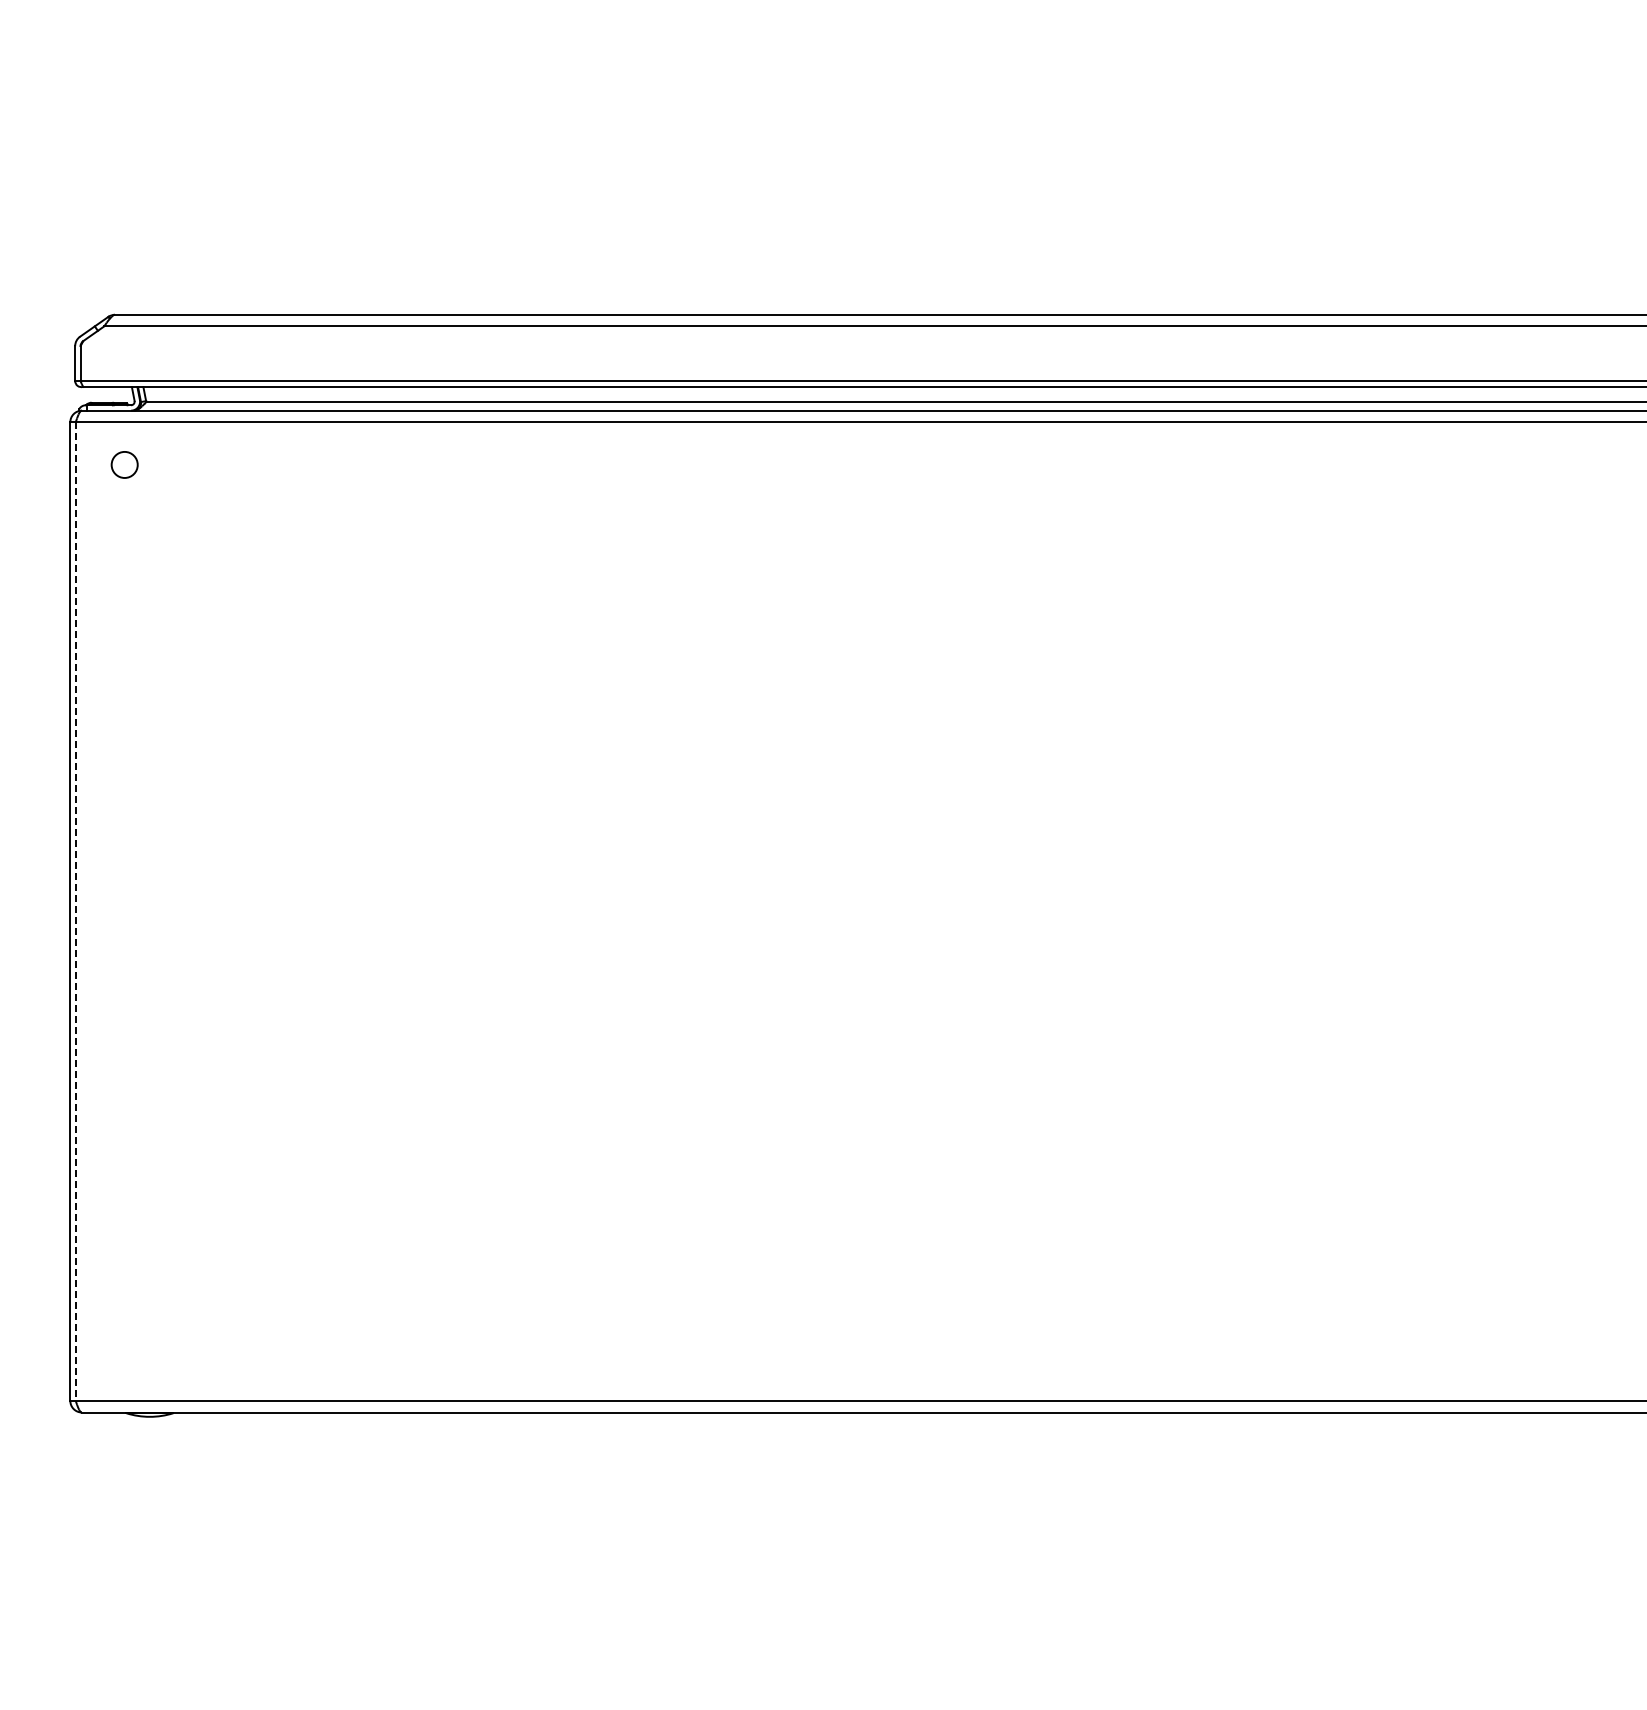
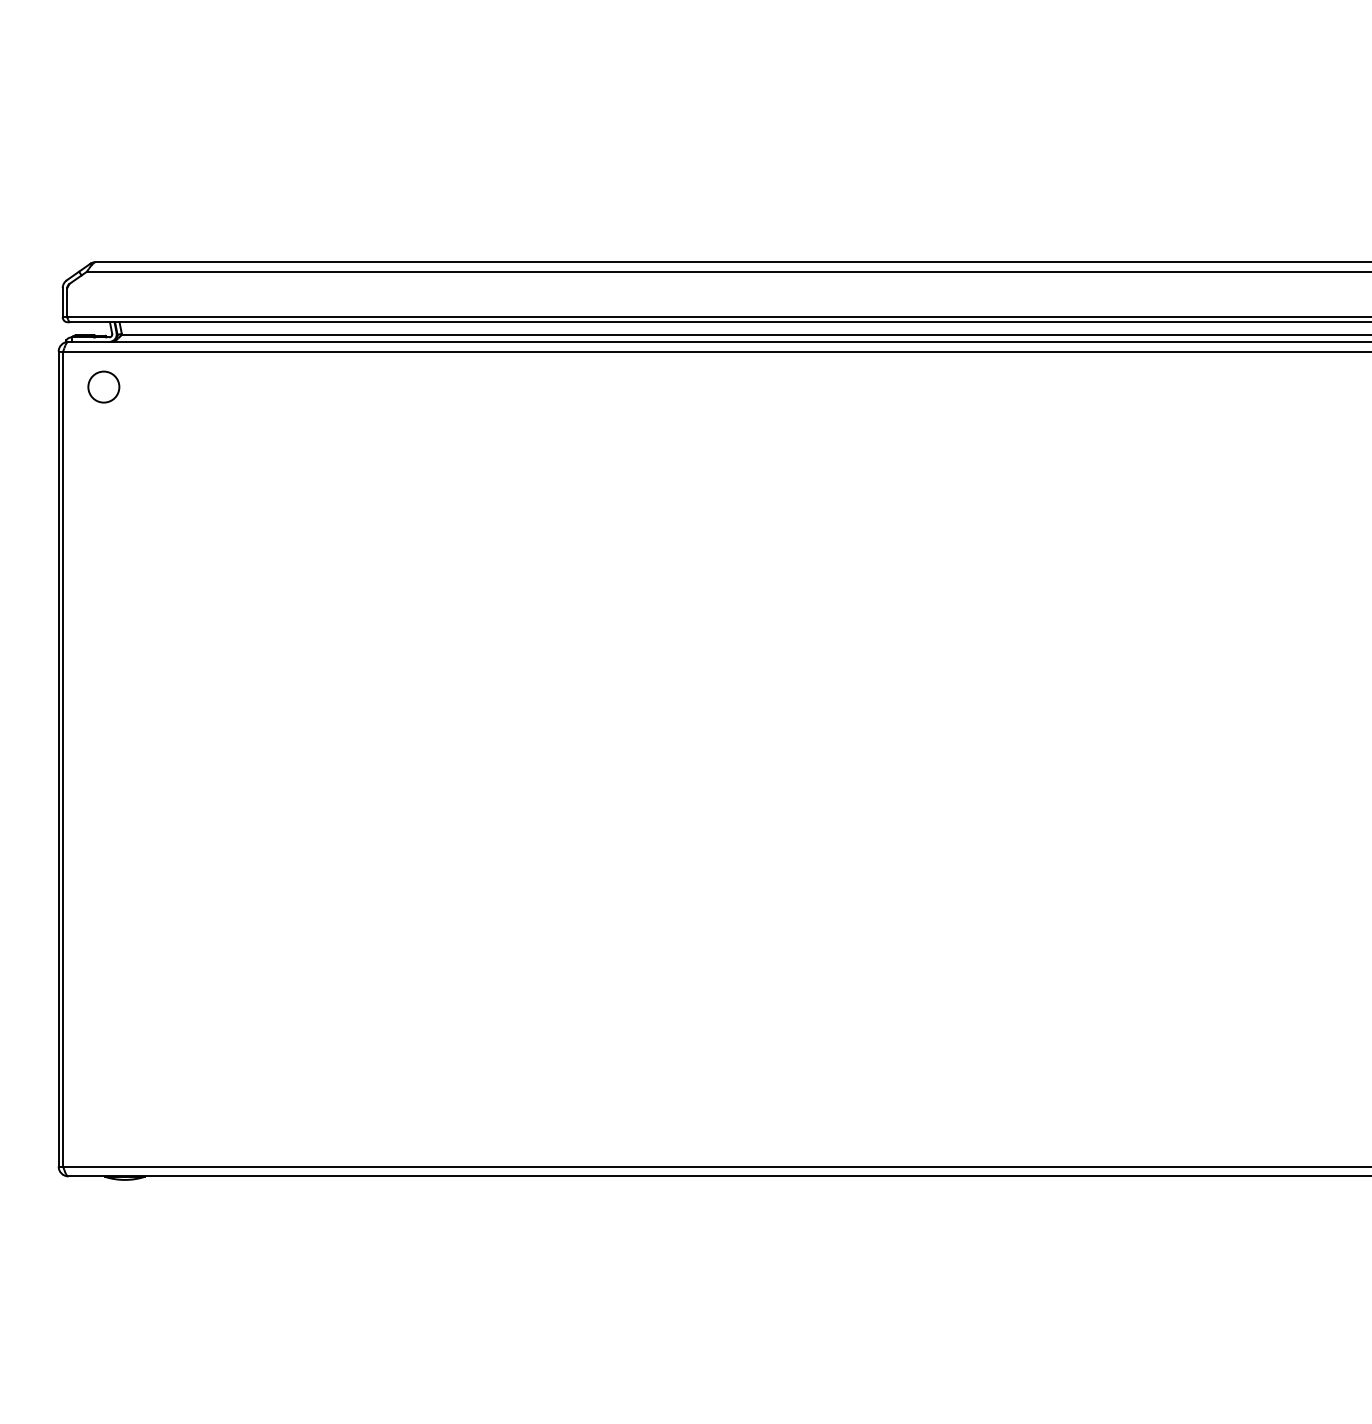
circle: (124, 464) -> (103, 386), size x1.43
line: (75, 912) -> (62, 759), dashed -> solid

